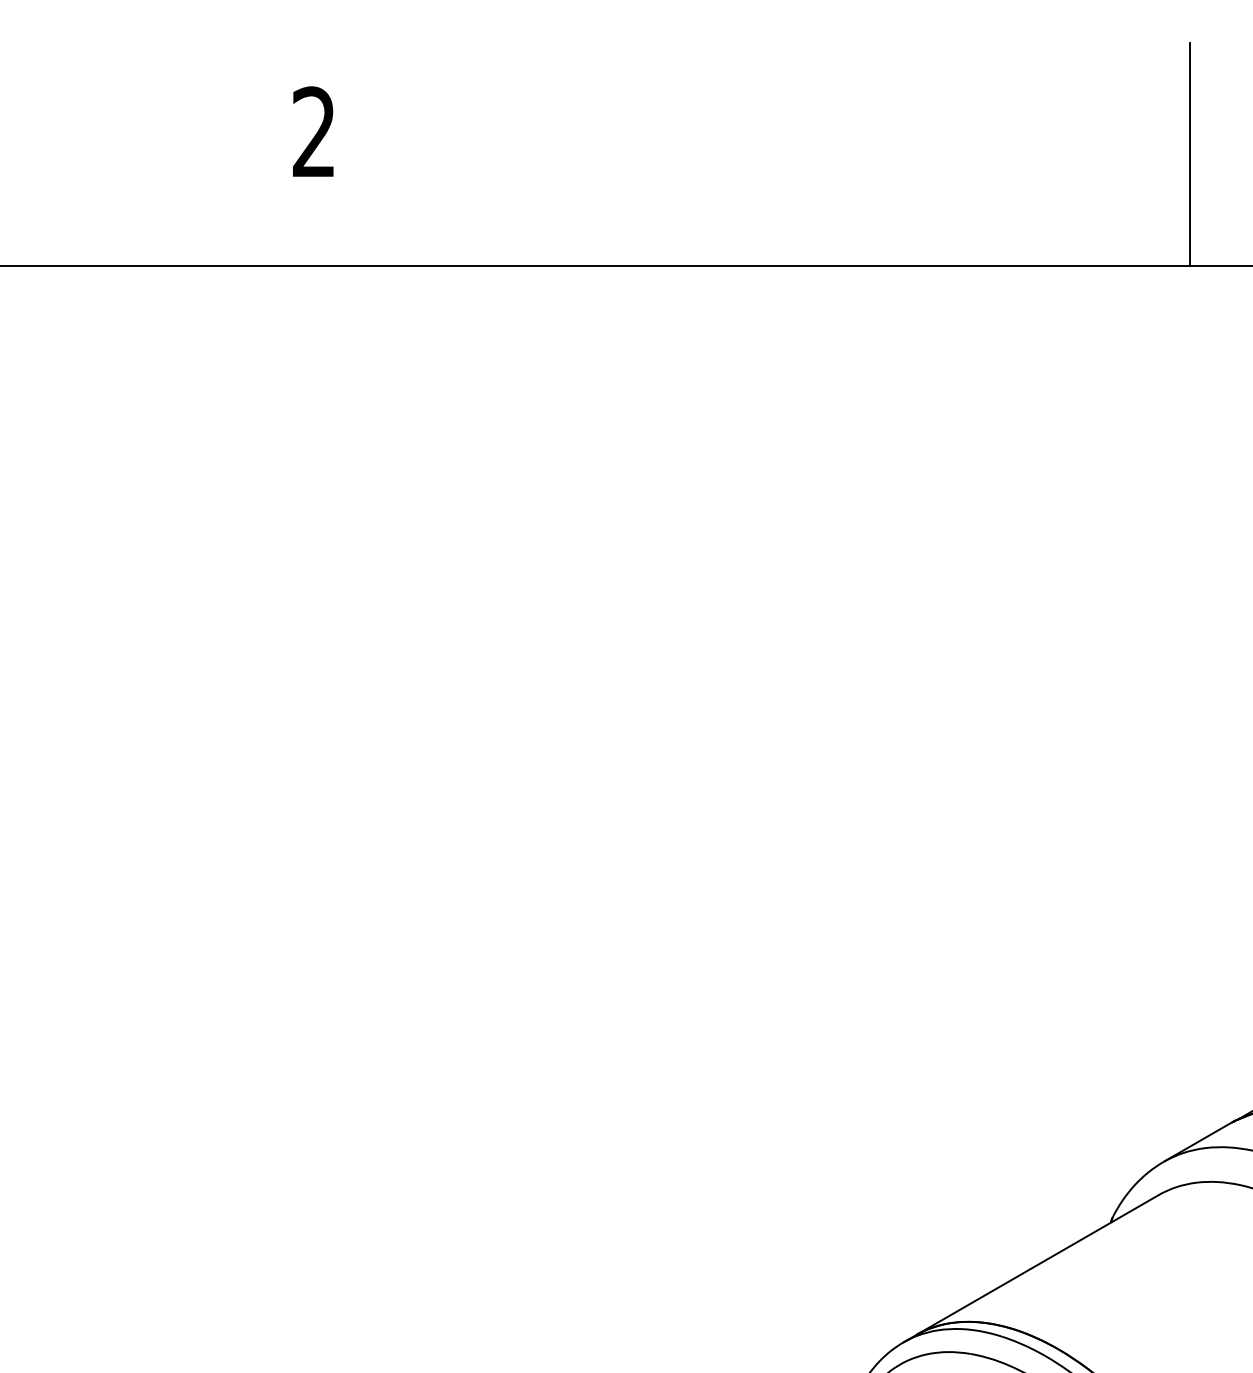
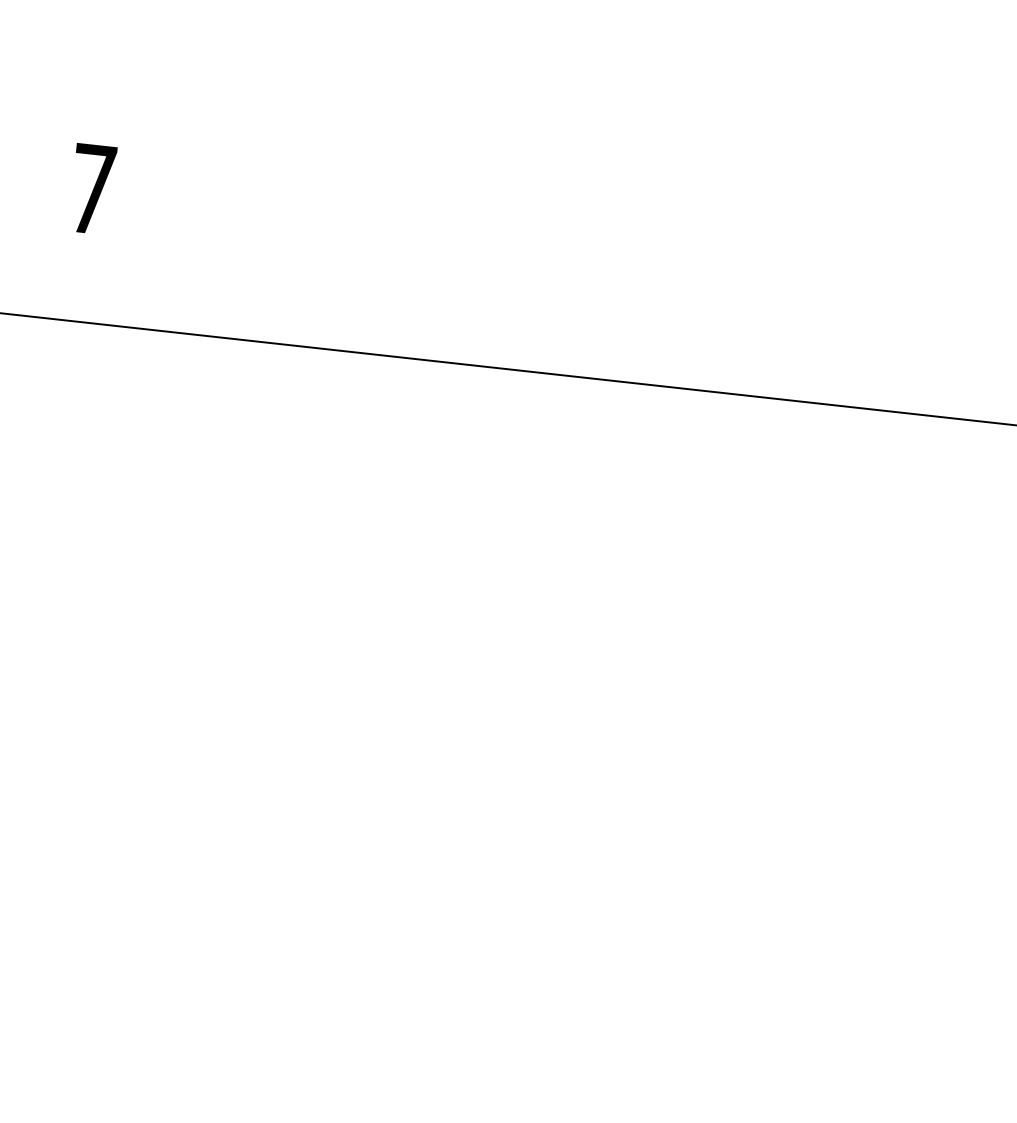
text: (313, 131) -> (91, 188), 2 -> 7
line: (1189, 154) -> (960, 307), removed

